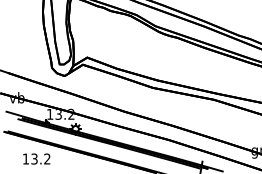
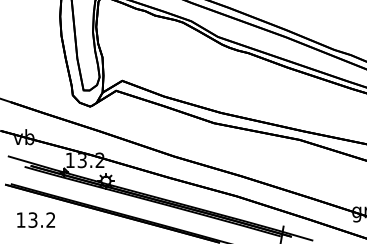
text: (36, 158) -> (35, 219), moved

